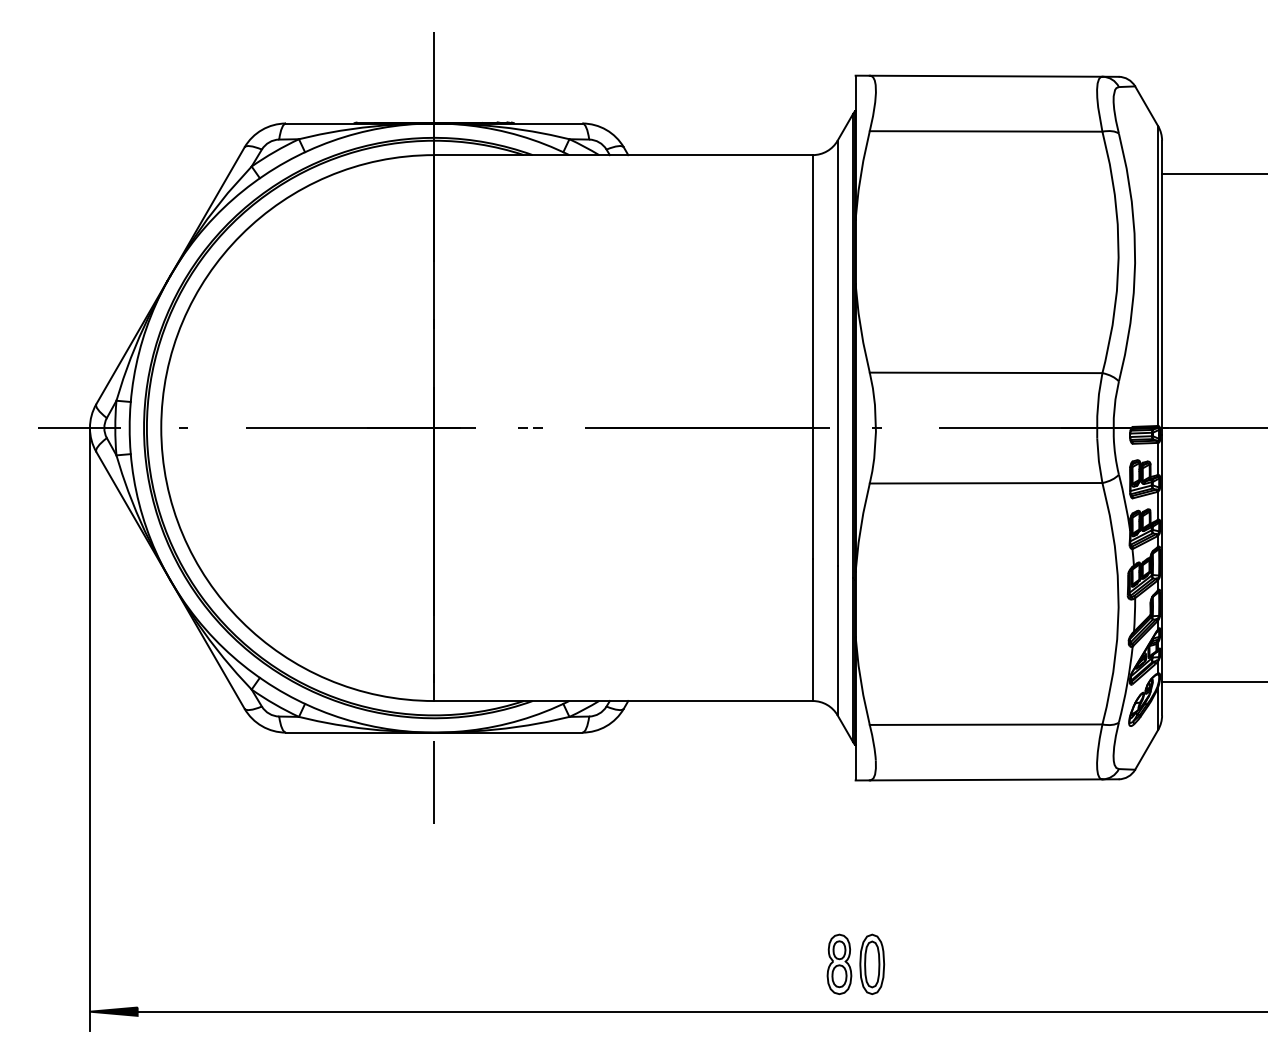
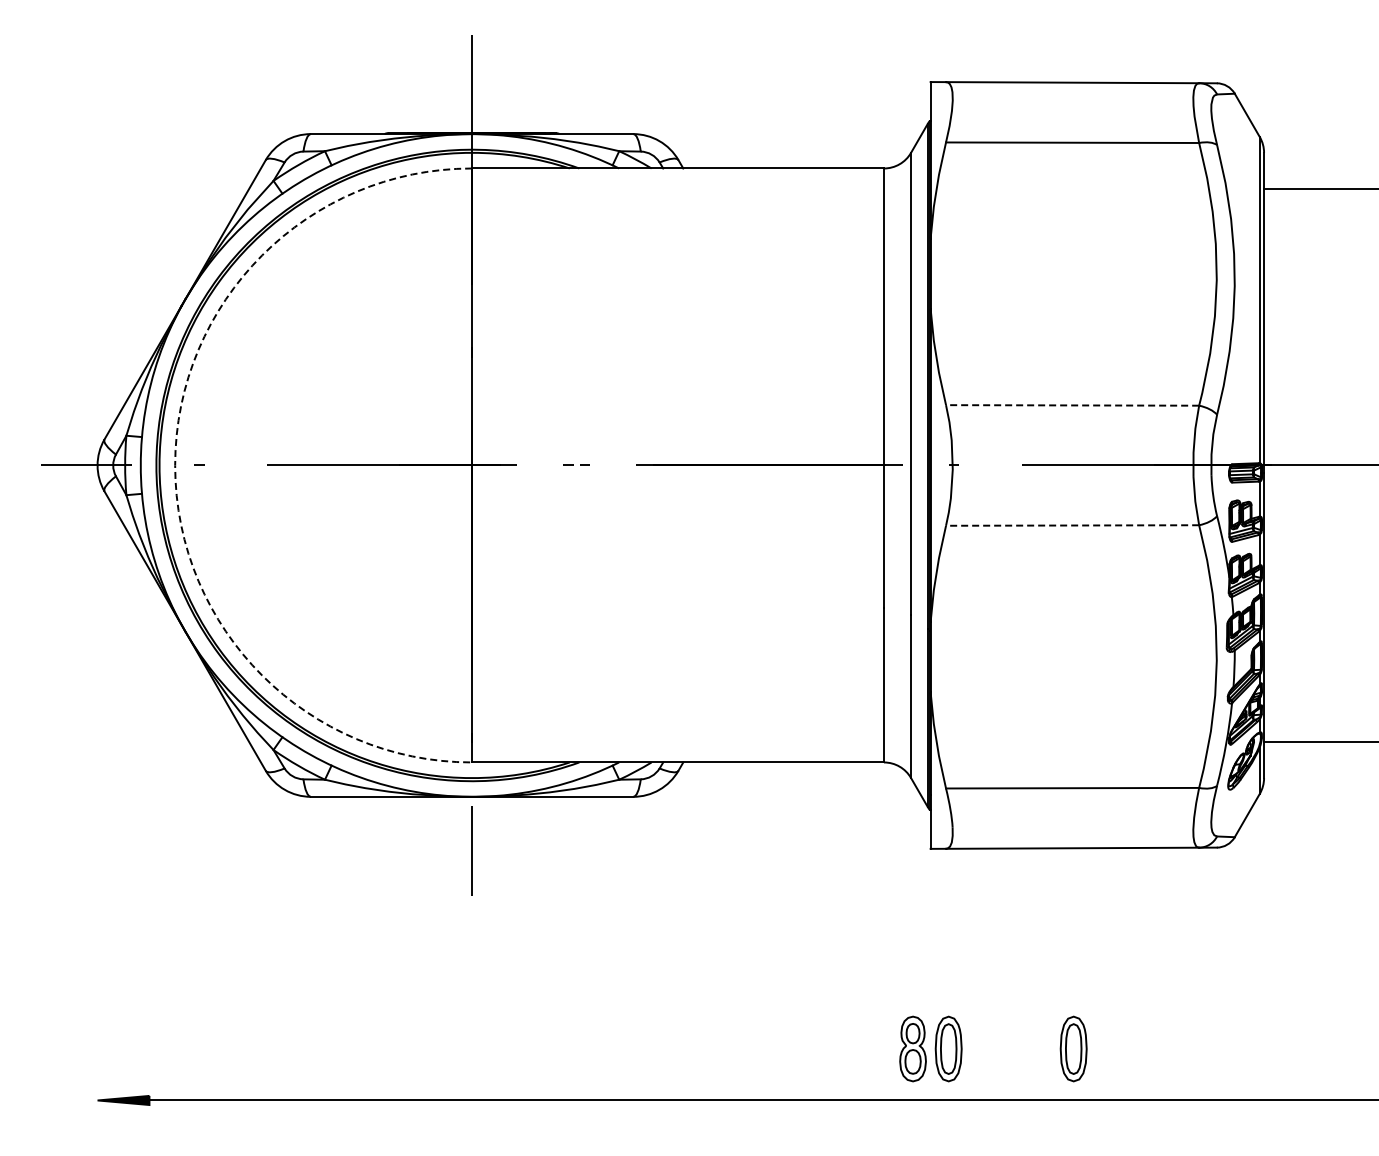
line: (986, 372) -> (1072, 405), solid -> dashed
arc: (161, 428) -> (175, 465), solid -> dashed
line: (986, 483) -> (1072, 525), solid -> dashed
line: (89, 729) -> (97, 793), removed
part: (986, 963) -> (1073, 1048), added

